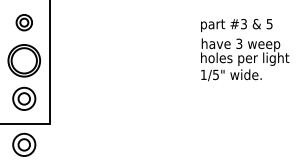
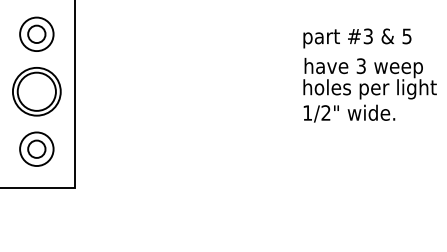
part: (24, 22) -> (37, 33), size x1.43
text: (215, 74) -> (325, 112), 1/5" -> 1/2"
part: (24, 144) -> (37, 218), removed

